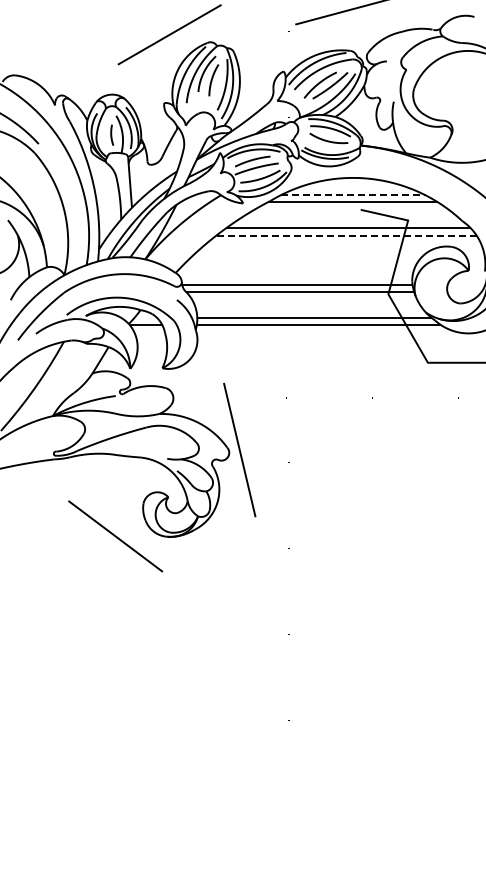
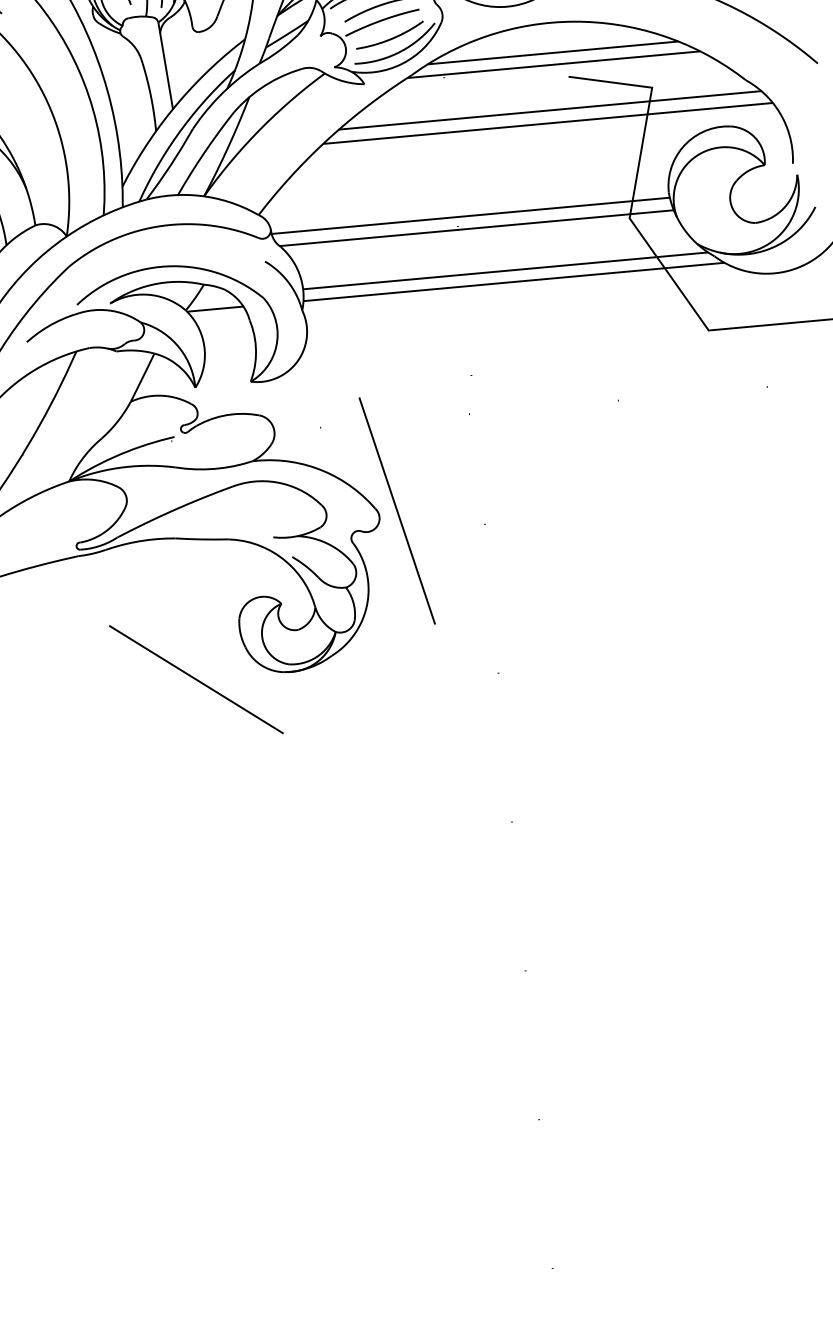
line: (353, 195) -> (553, 53), dashed -> solid
line: (346, 235) -> (547, 123), dashed -> solid

